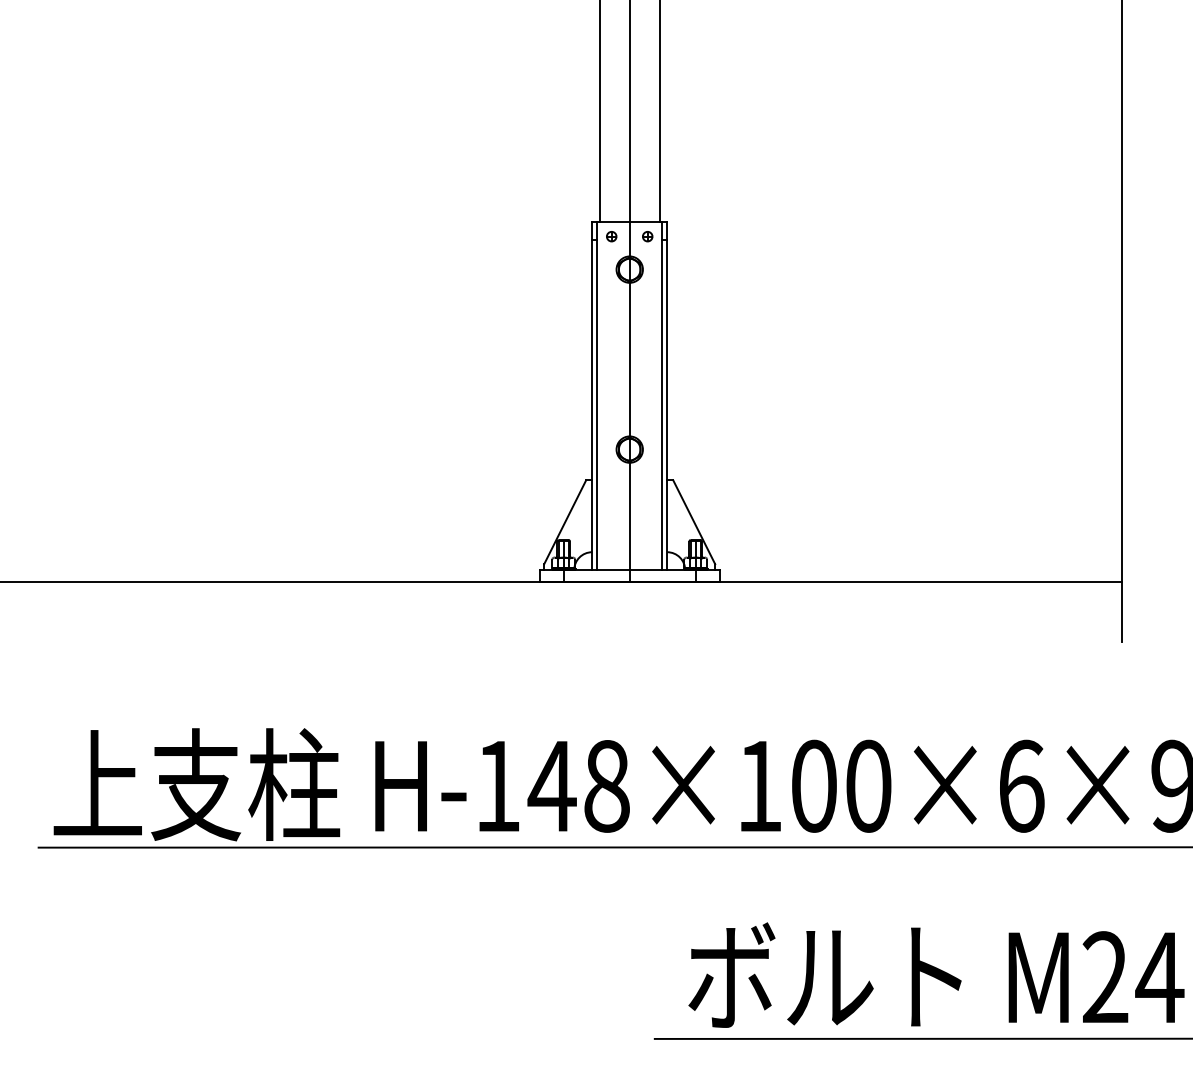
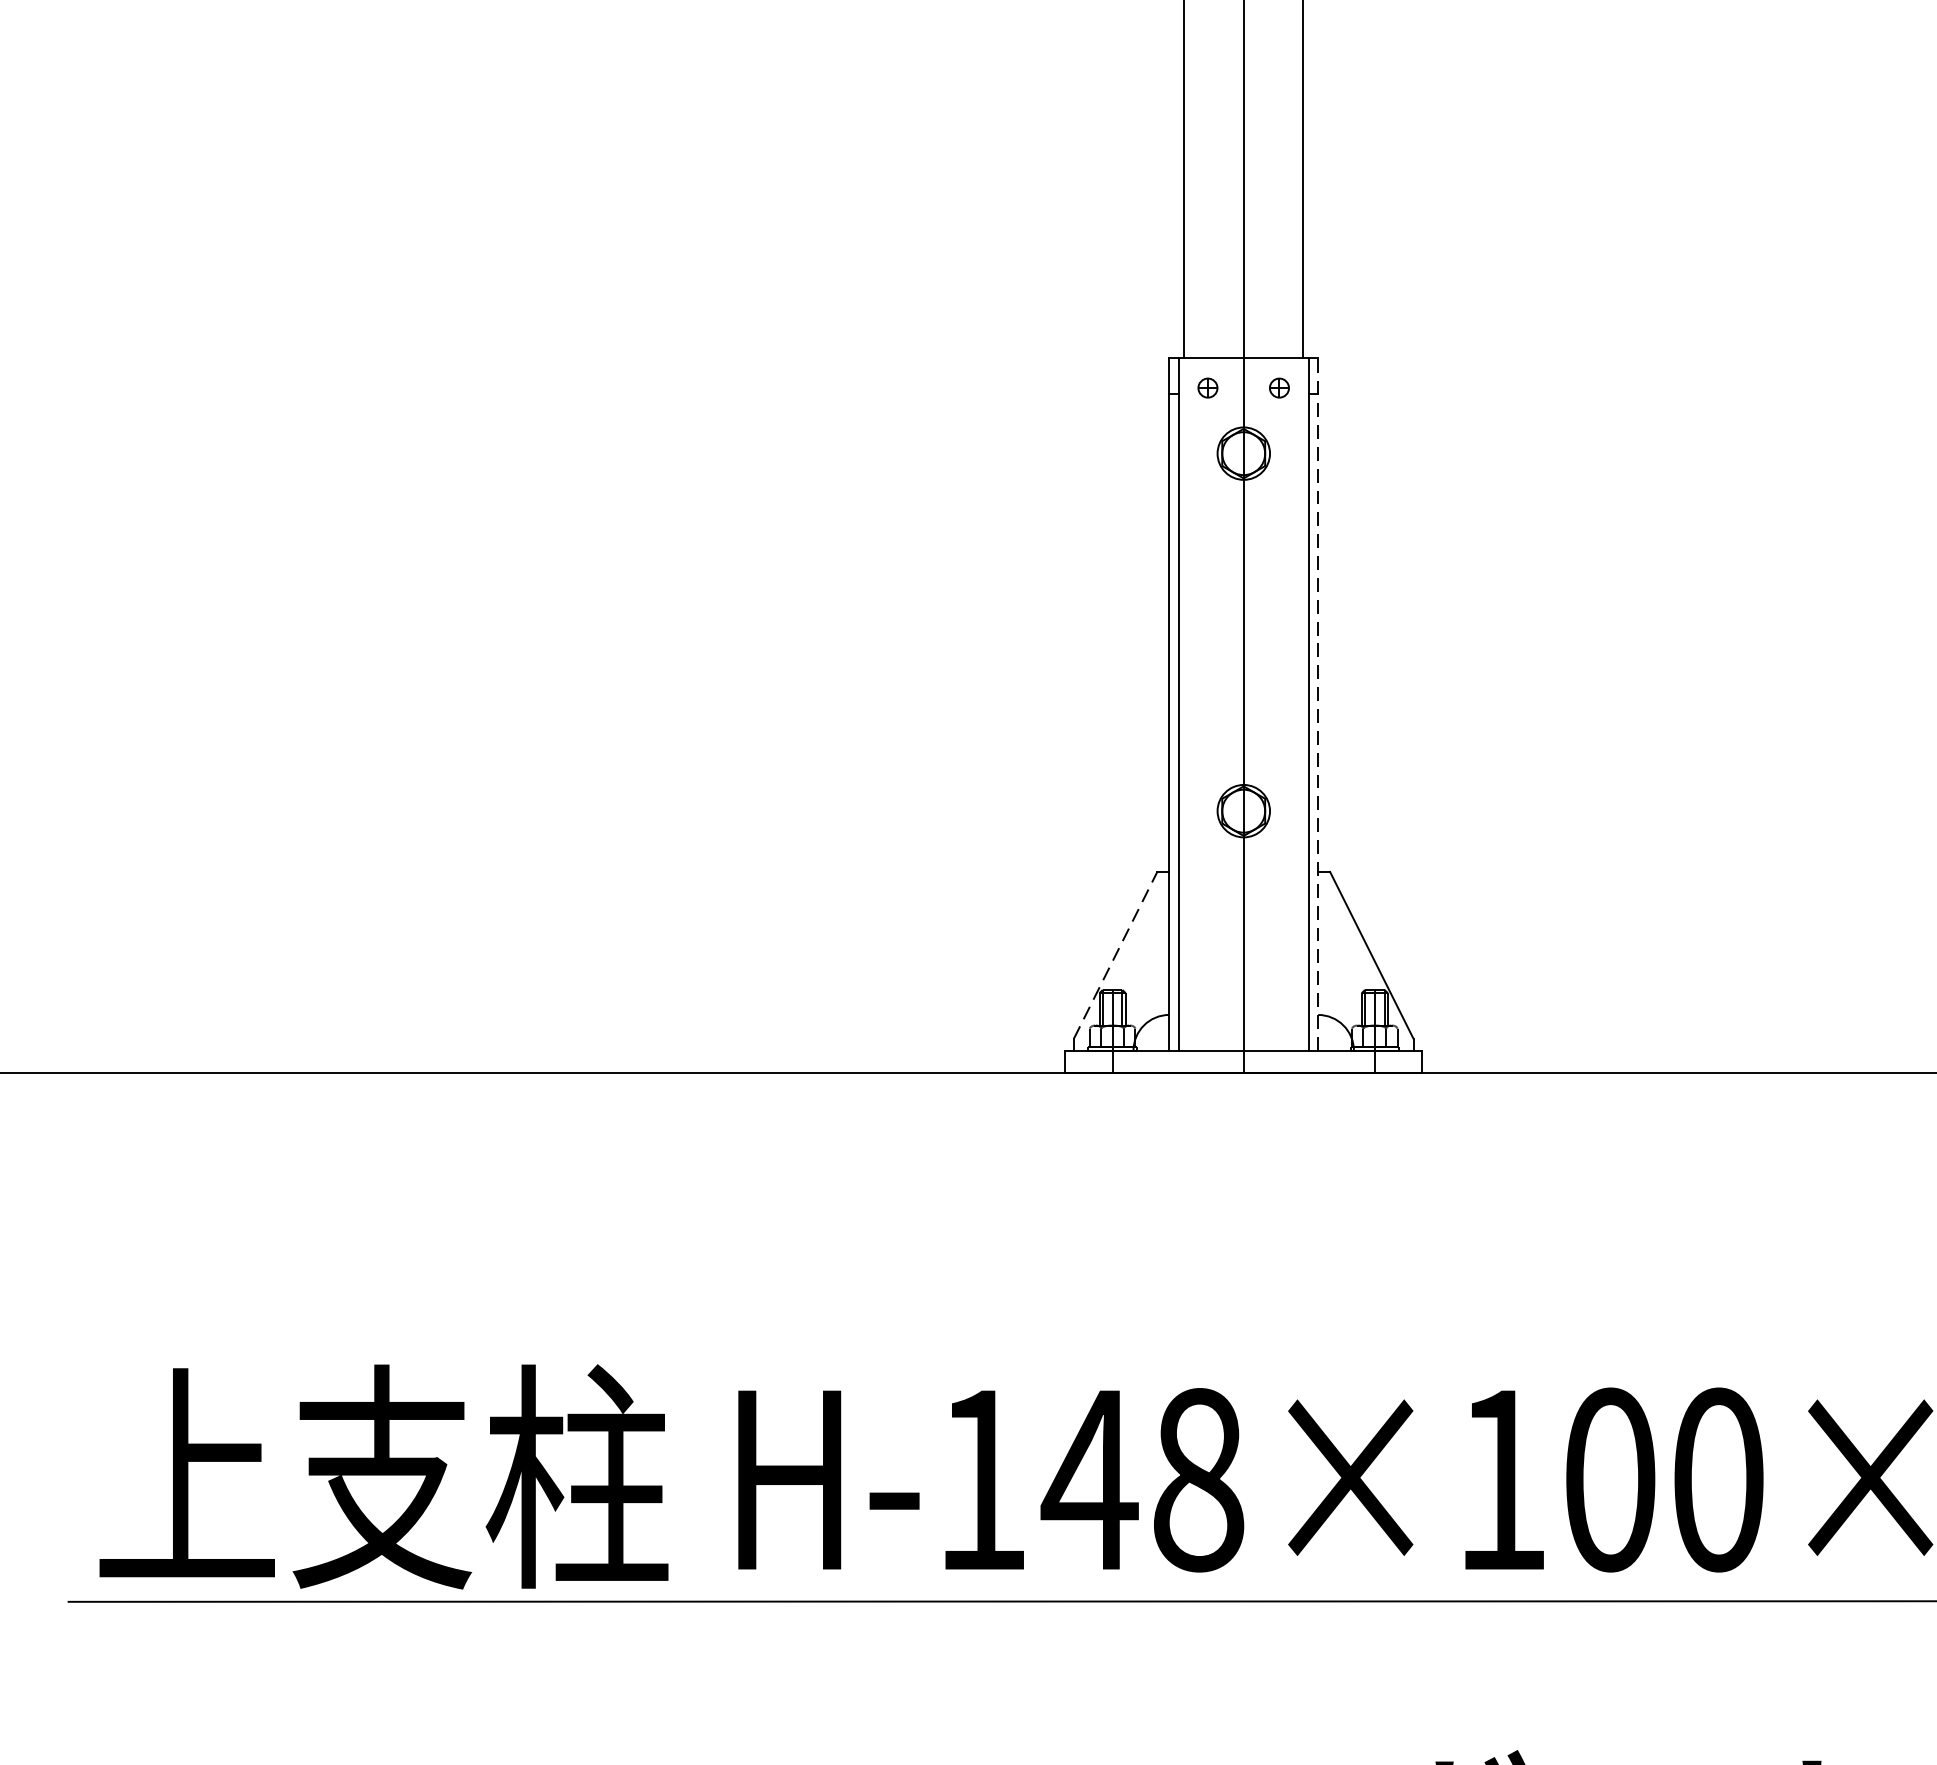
line: (667, 395) -> (1318, 703), solid -> dashed
line: (565, 522) -> (1116, 955), solid -> dashed

